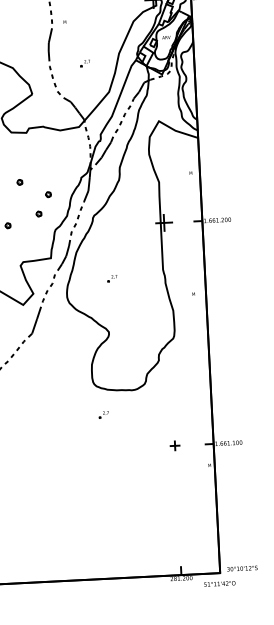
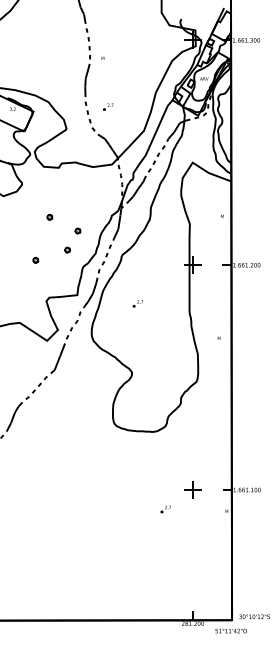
part: (85, 63) -> (108, 106), moved
part: (111, 278) -> (137, 303), moved
part: (103, 415) -> (165, 509), moved
part: (174, 445) -> (192, 489), size x1.67

